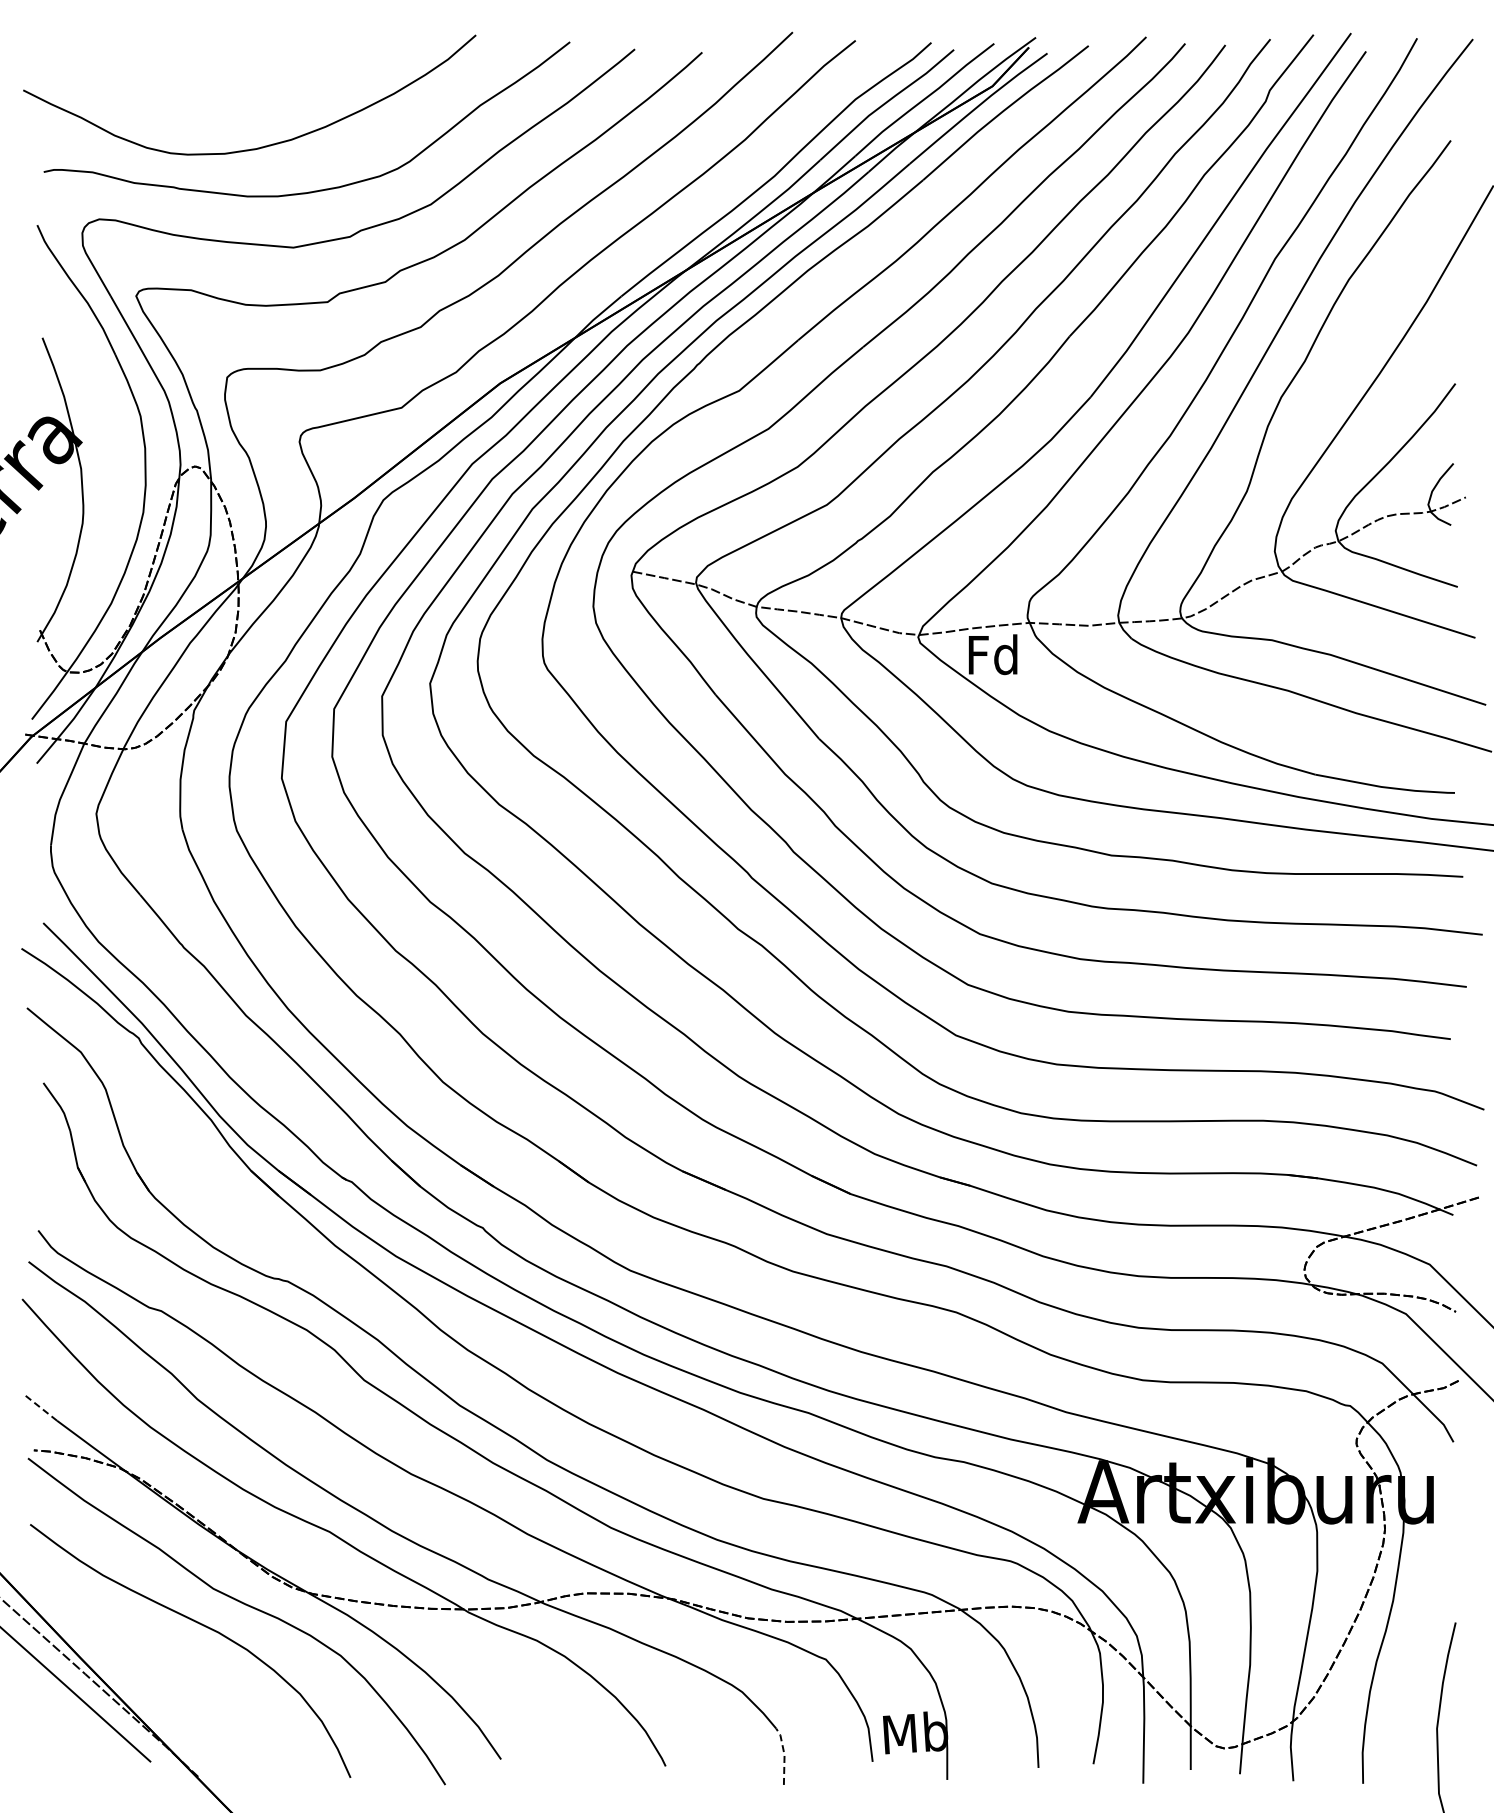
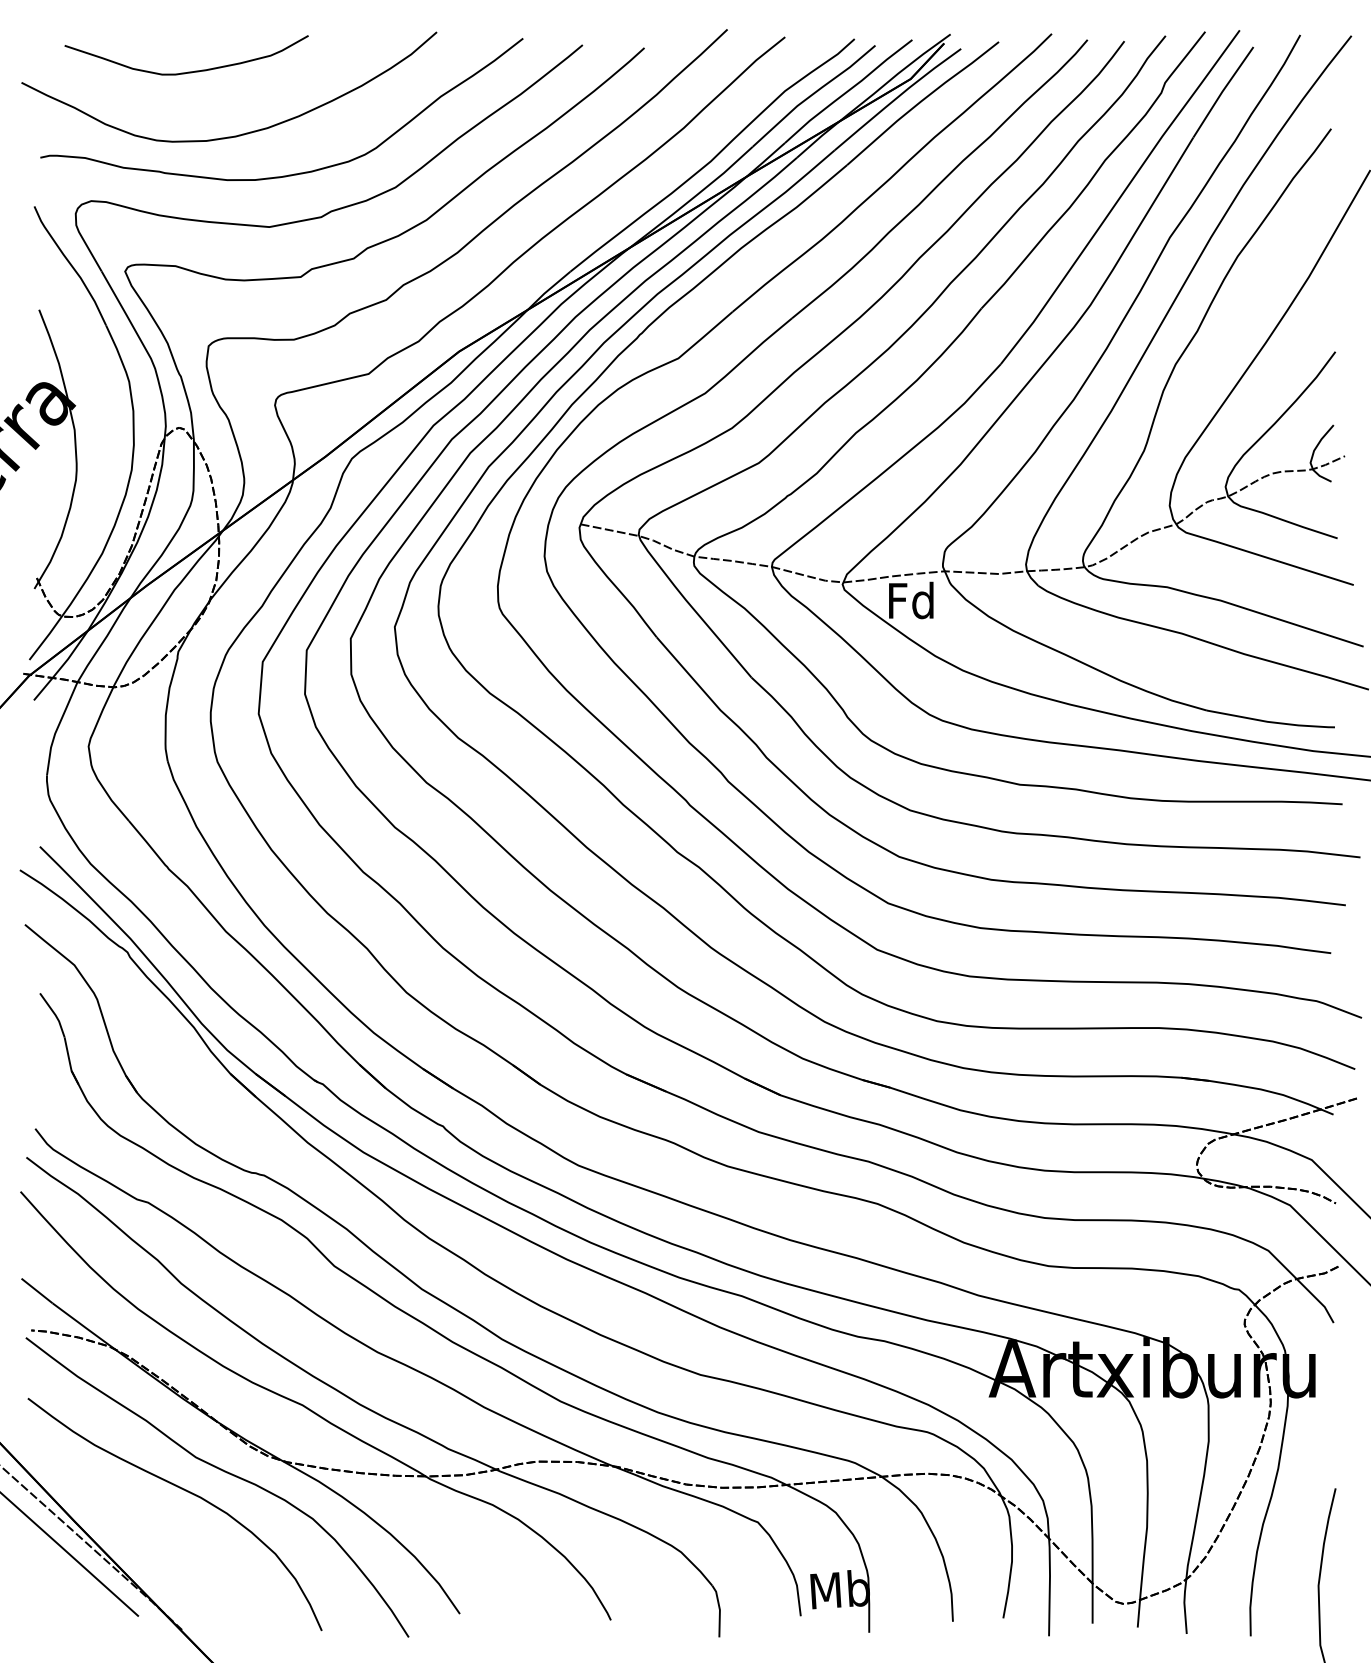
curve: (203, 78) -> (186, 71), added
line: (40, 1407) -> (37, 1291), dashed -> solid
line: (784, 1755) -> (719, 1610), dashed -> solid

